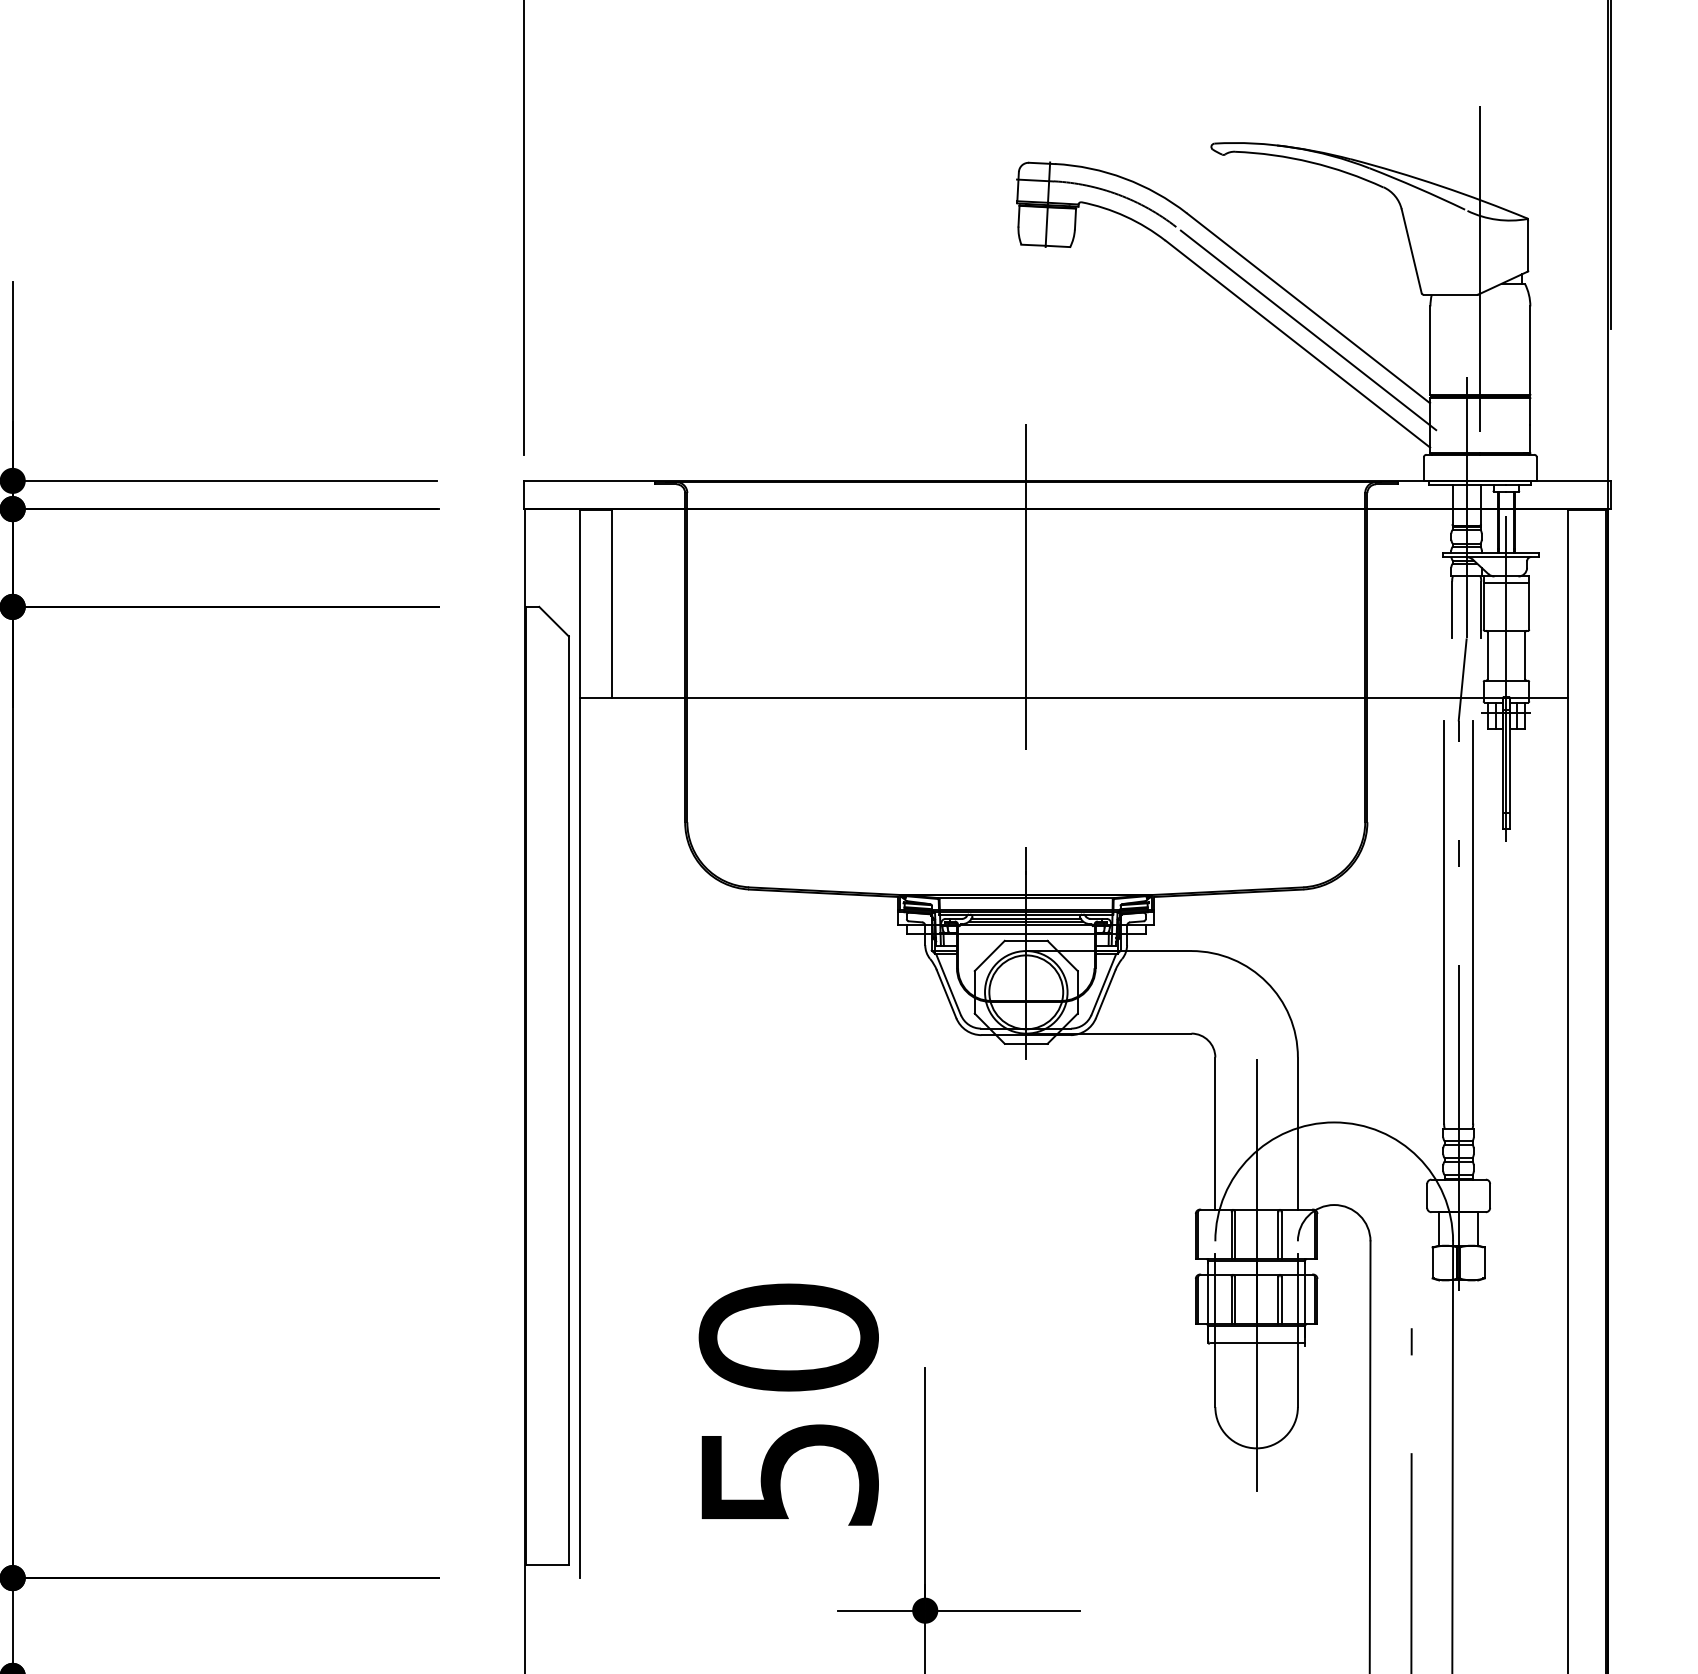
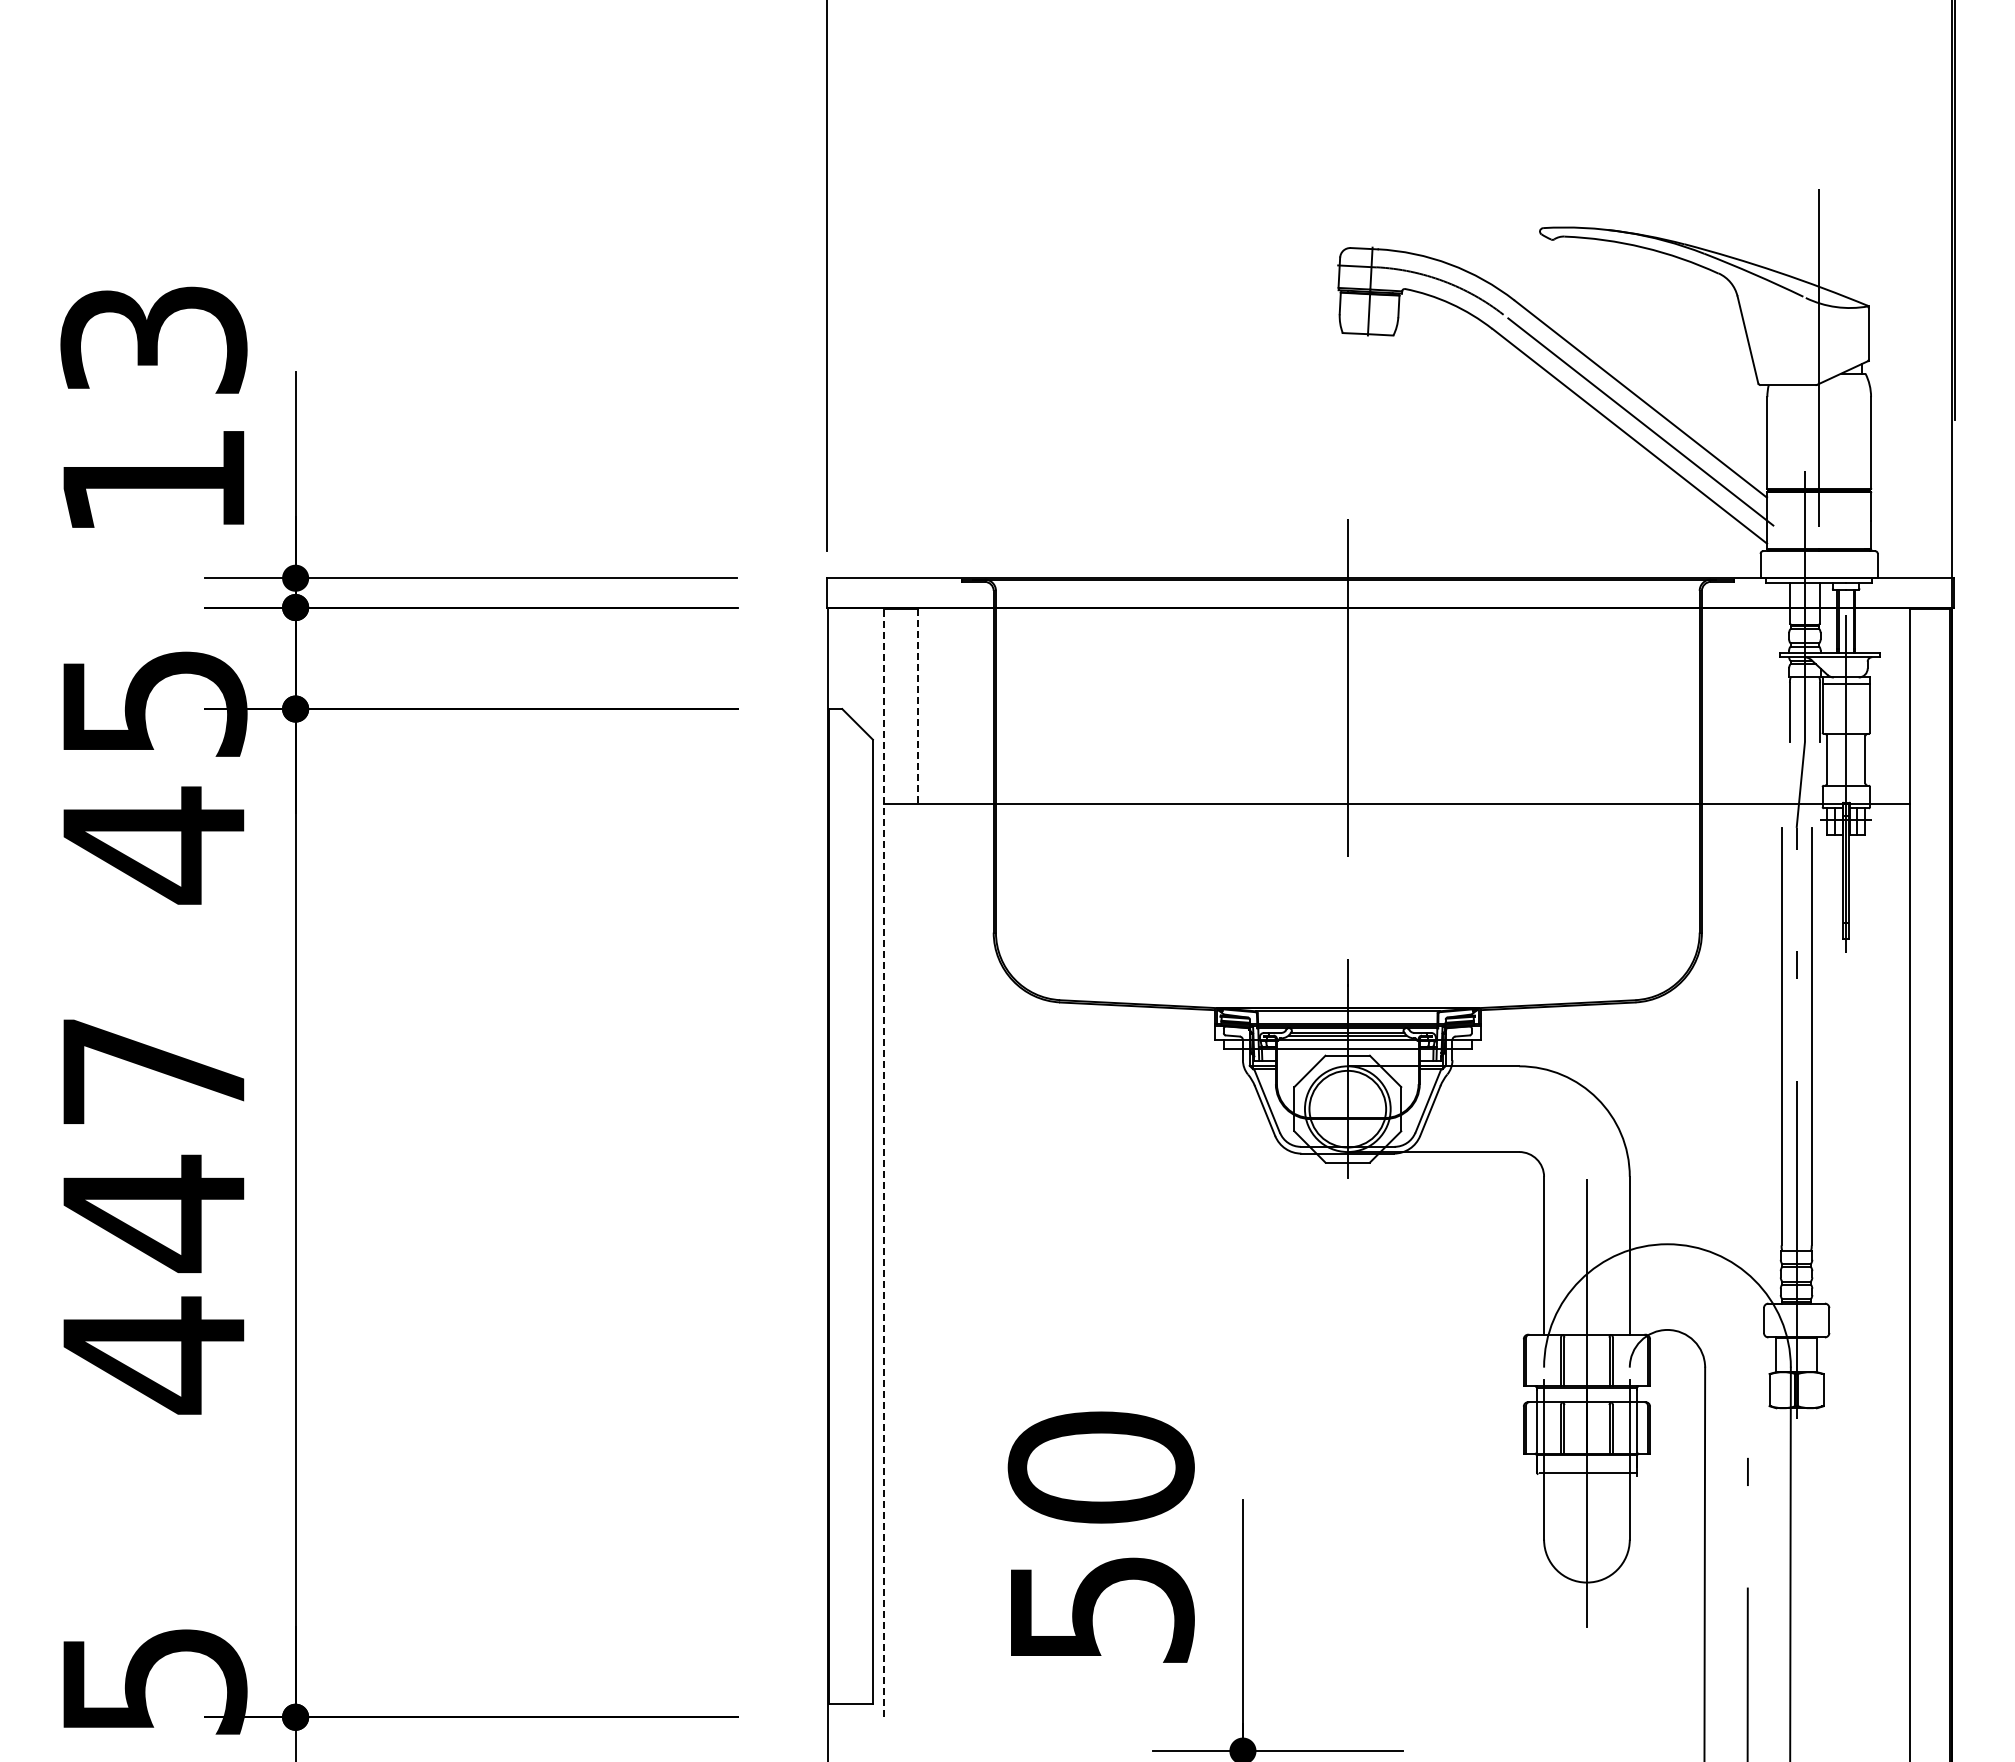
line: (612, 604) -> (918, 706), solid -> dashed
line: (579, 1043) -> (884, 1162), solid -> dashed

